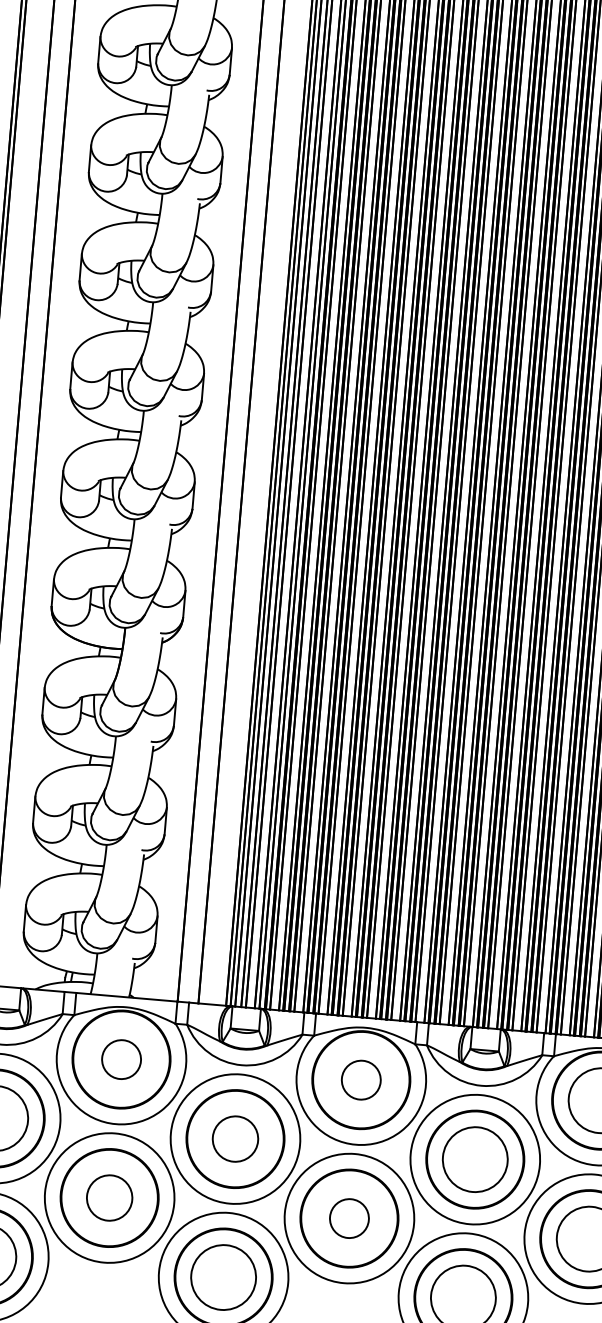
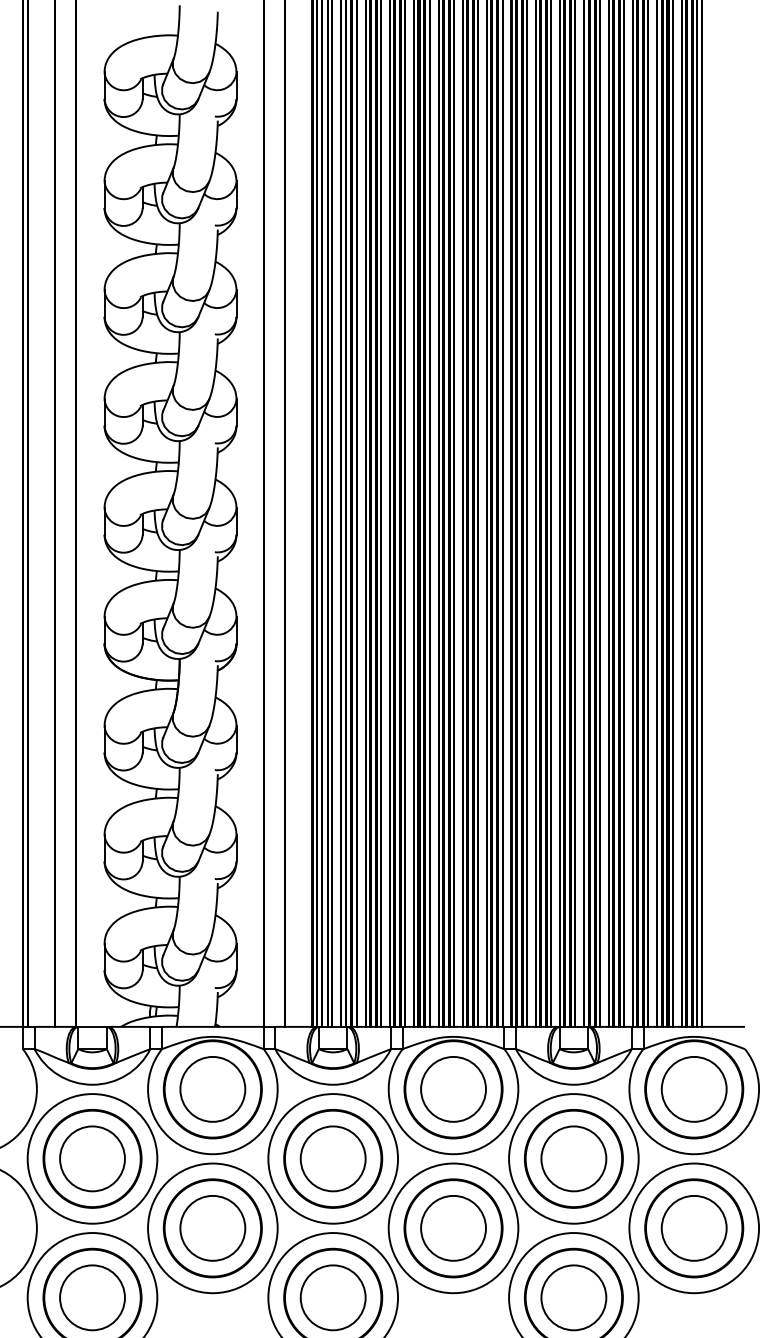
circle: (121, 1059) -> (212, 1089), size x1.67
circle: (361, 1080) -> (453, 1089), size x1.67
circle: (234, 1138) -> (332, 1158), size x1.43
circle: (109, 1197) -> (212, 1227), size x1.43
circle: (349, 1217) -> (453, 1227), size x1.67

